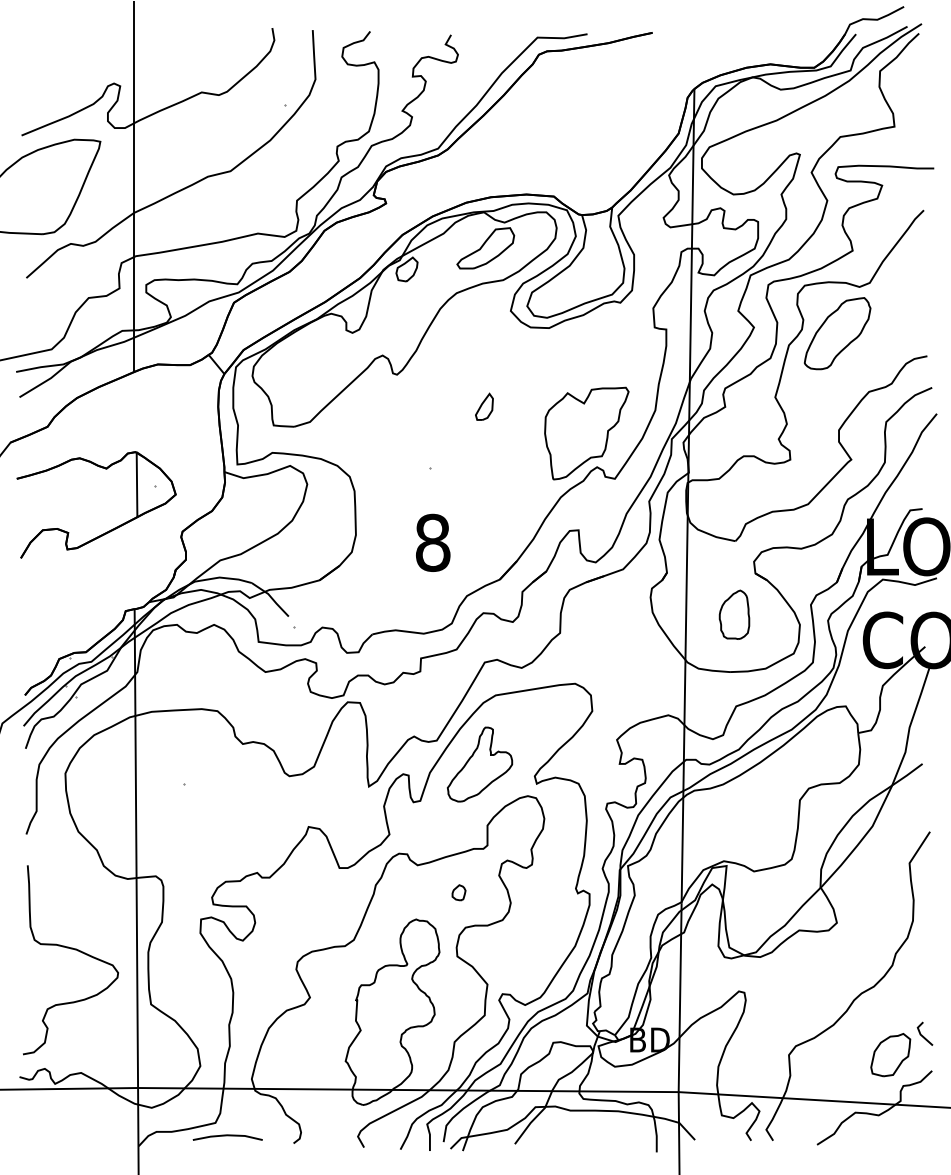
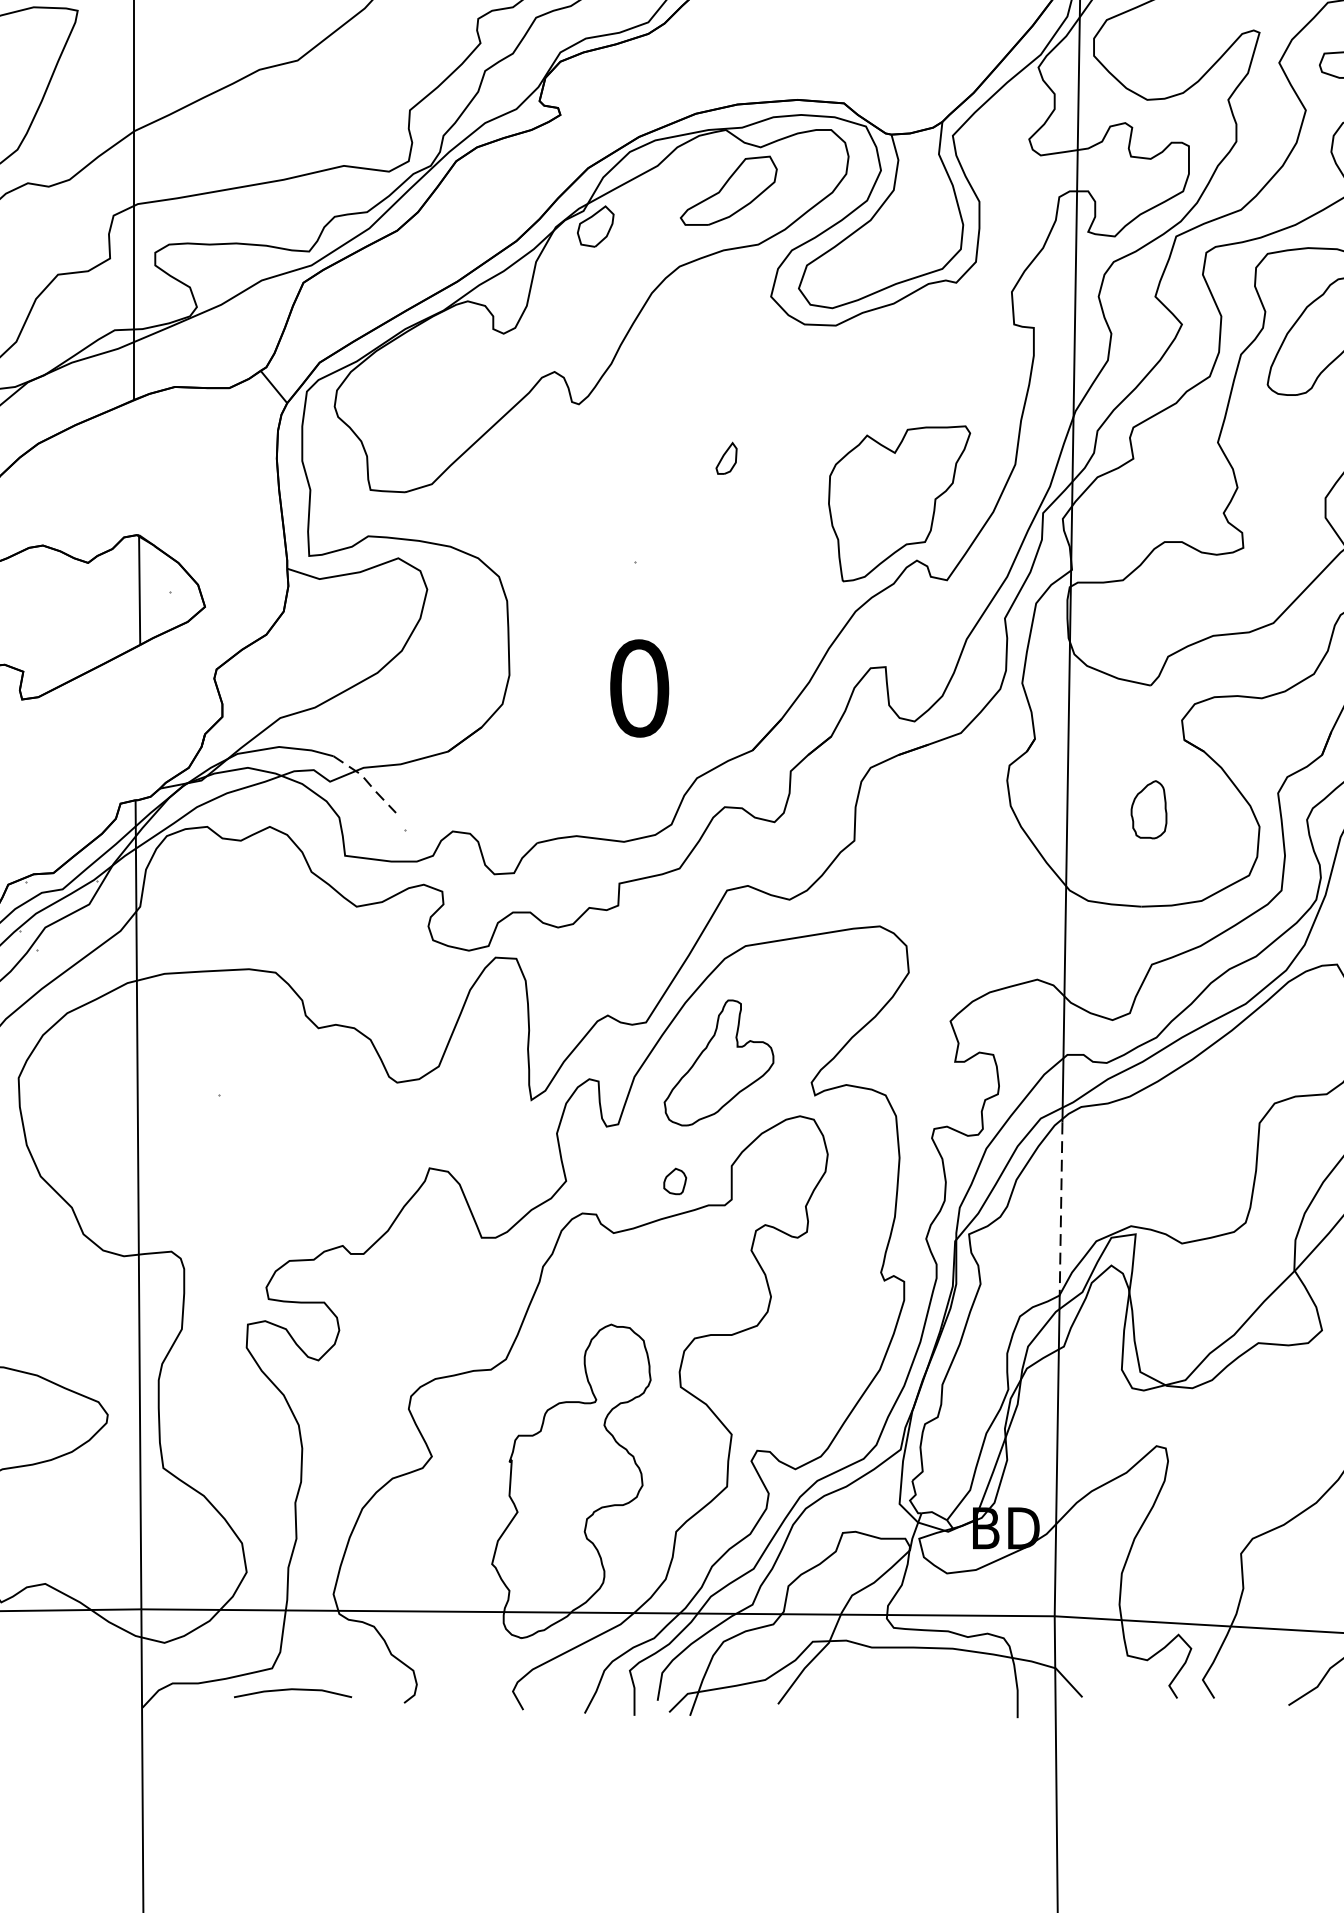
part: (484, 406) -> (726, 458), size x0.7
text: (432, 542) -> (638, 687), 8 -> 0
line: (272, 598) -> (368, 782), solid -> dashed
part: (734, 614) -> (1149, 809), size x0.7
line: (682, 851) -> (1061, 1209), solid -> dashed
part: (458, 892) -> (674, 1181), moved

